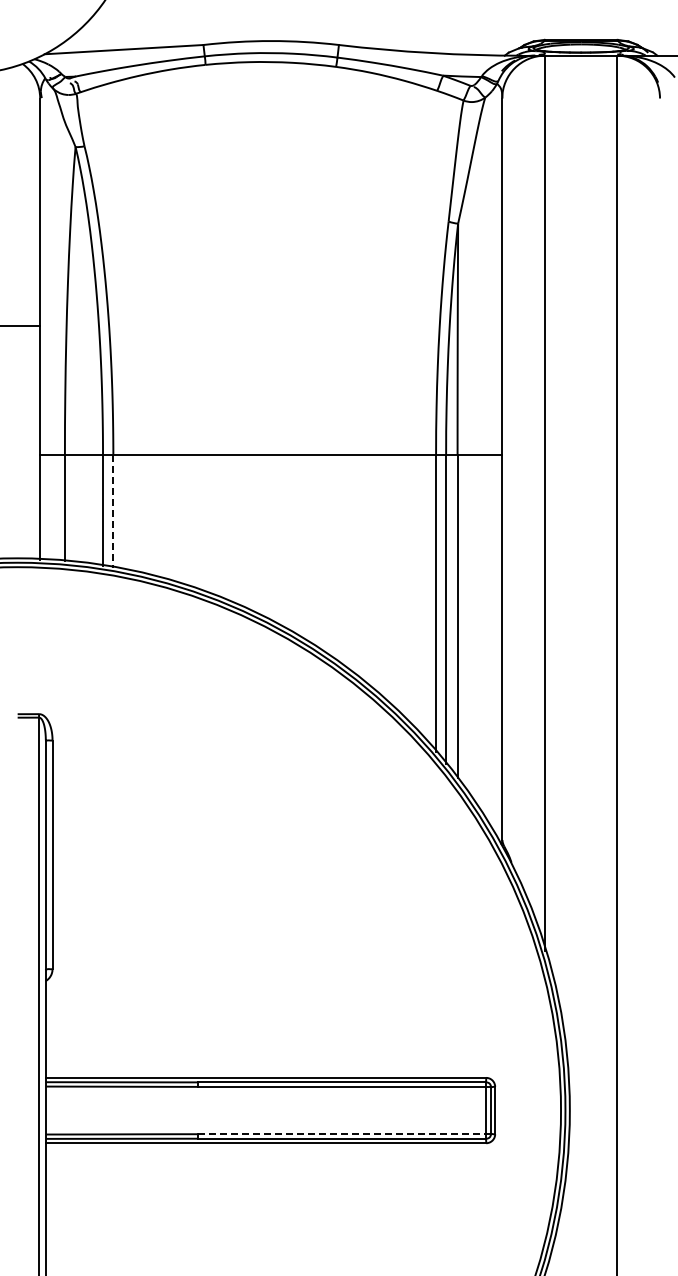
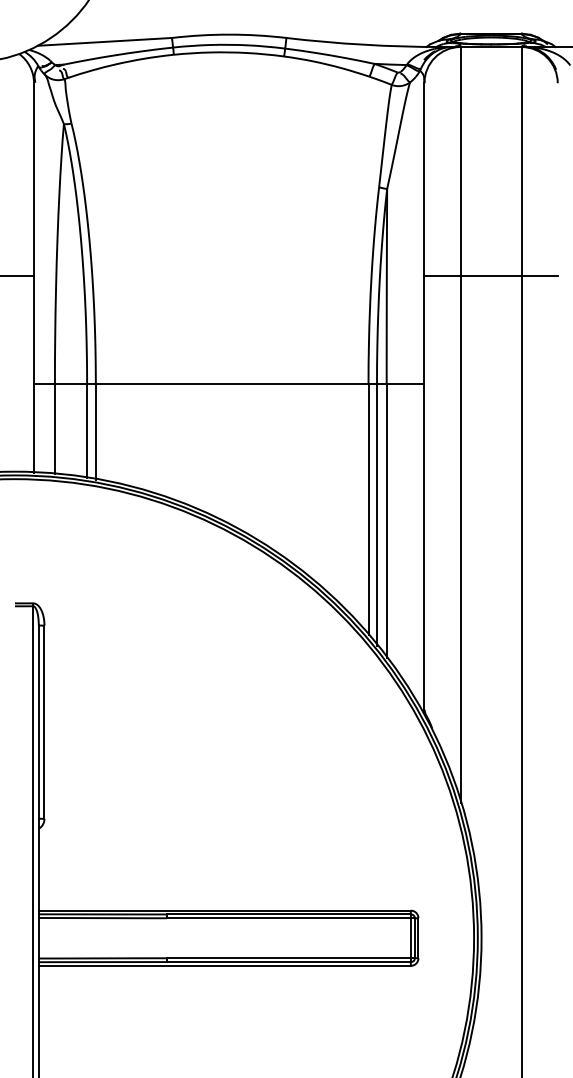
line: (581, 326) -> (491, 275), added
line: (113, 511) -> (95, 432), dashed -> solid
line: (344, 1134) -> (291, 958), dashed -> solid

